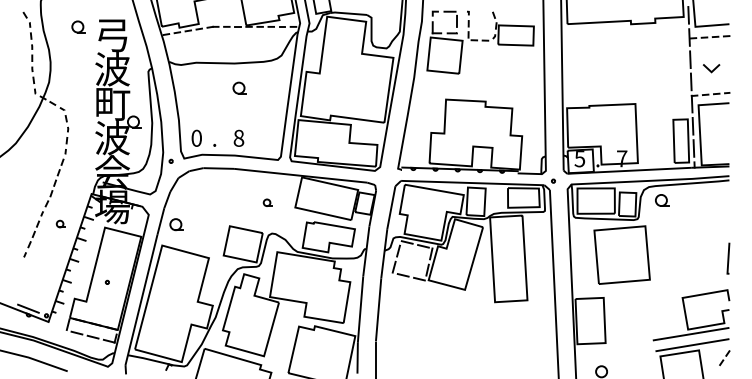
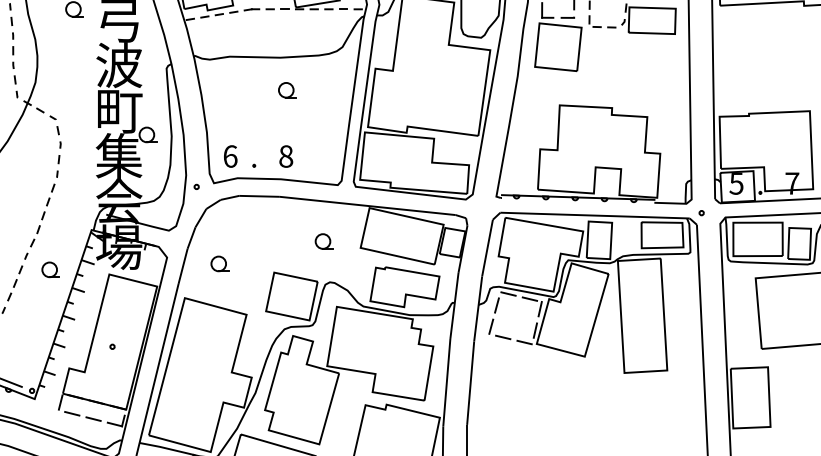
text: (111, 137) -> (117, 155), 波 -> 集
text: (196, 137) -> (230, 155), 0 -> 6
part: (267, 202) -> (323, 241), size x1.67
part: (60, 223) -> (50, 268), size x1.67
part: (176, 224) -> (219, 263), moved

